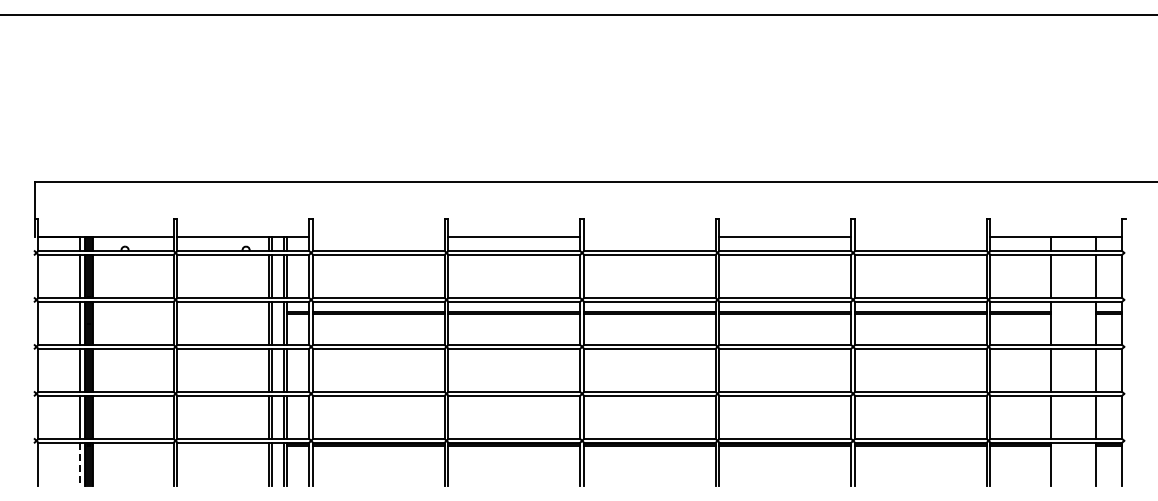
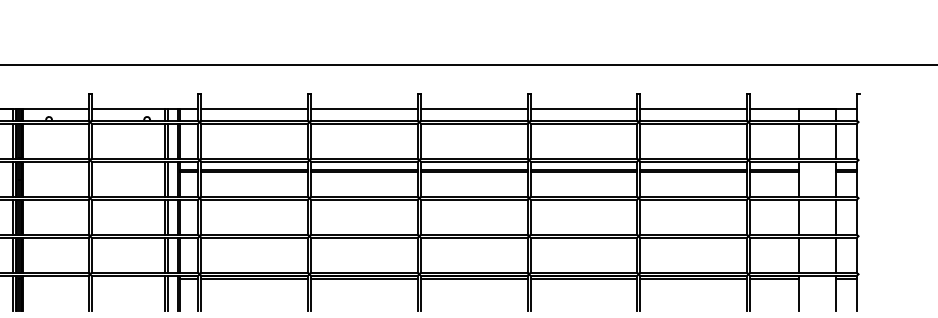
line: (378, 236) -> (254, 108), added
line: (649, 236) -> (473, 108), added
line: (920, 236) -> (693, 108), added
line: (79, 464) -> (12, 293), dashed -> solid

